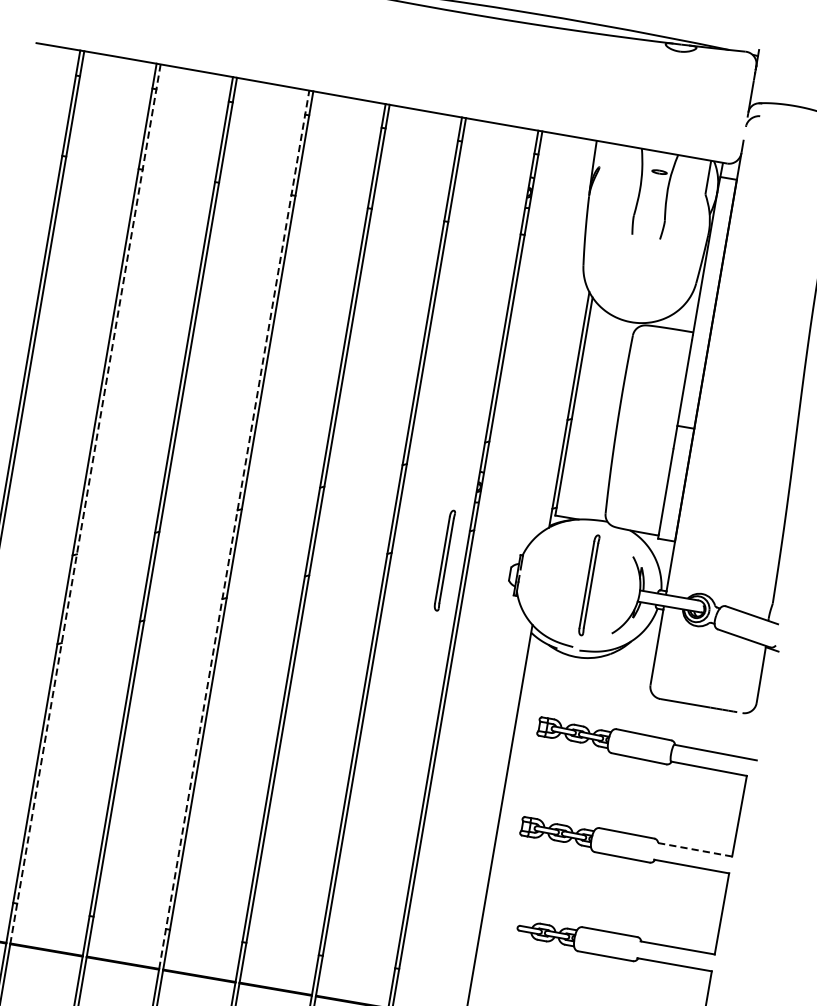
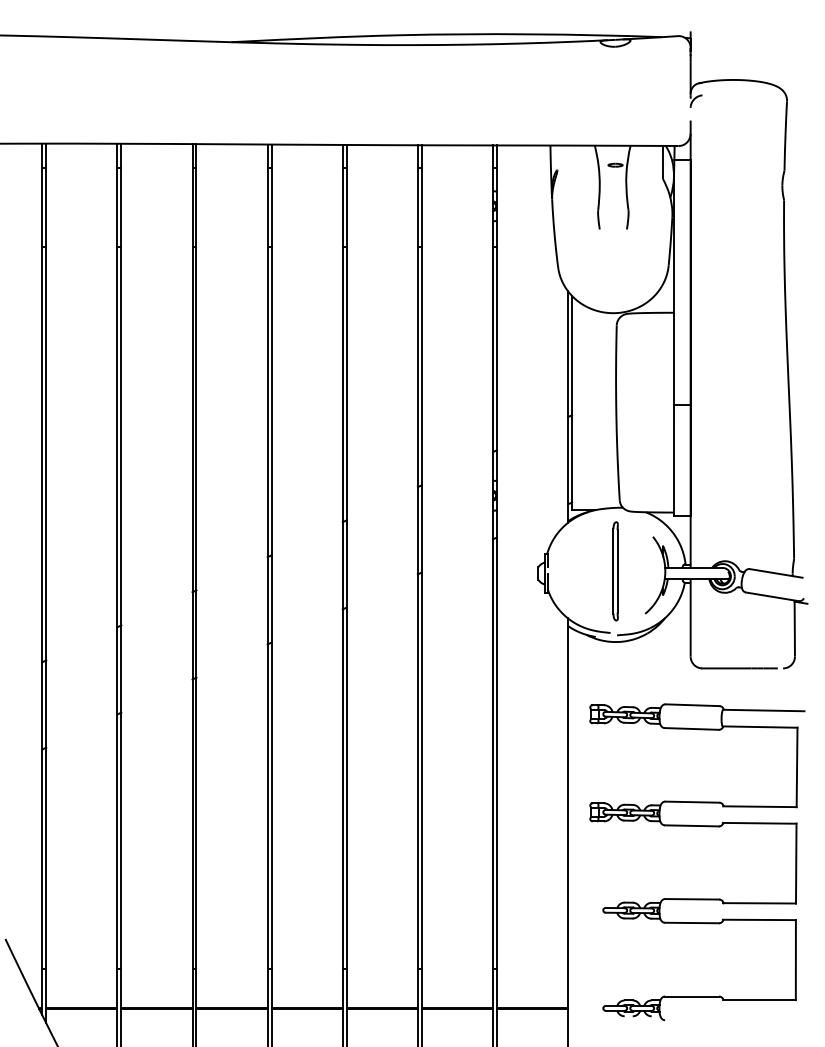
line: (85, 504) -> (121, 576), dashed -> solid
line: (234, 529) -> (267, 576), dashed -> solid
part: (444, 560) -> (473, 571), removed
line: (694, 849) -> (759, 806), dashed -> solid

